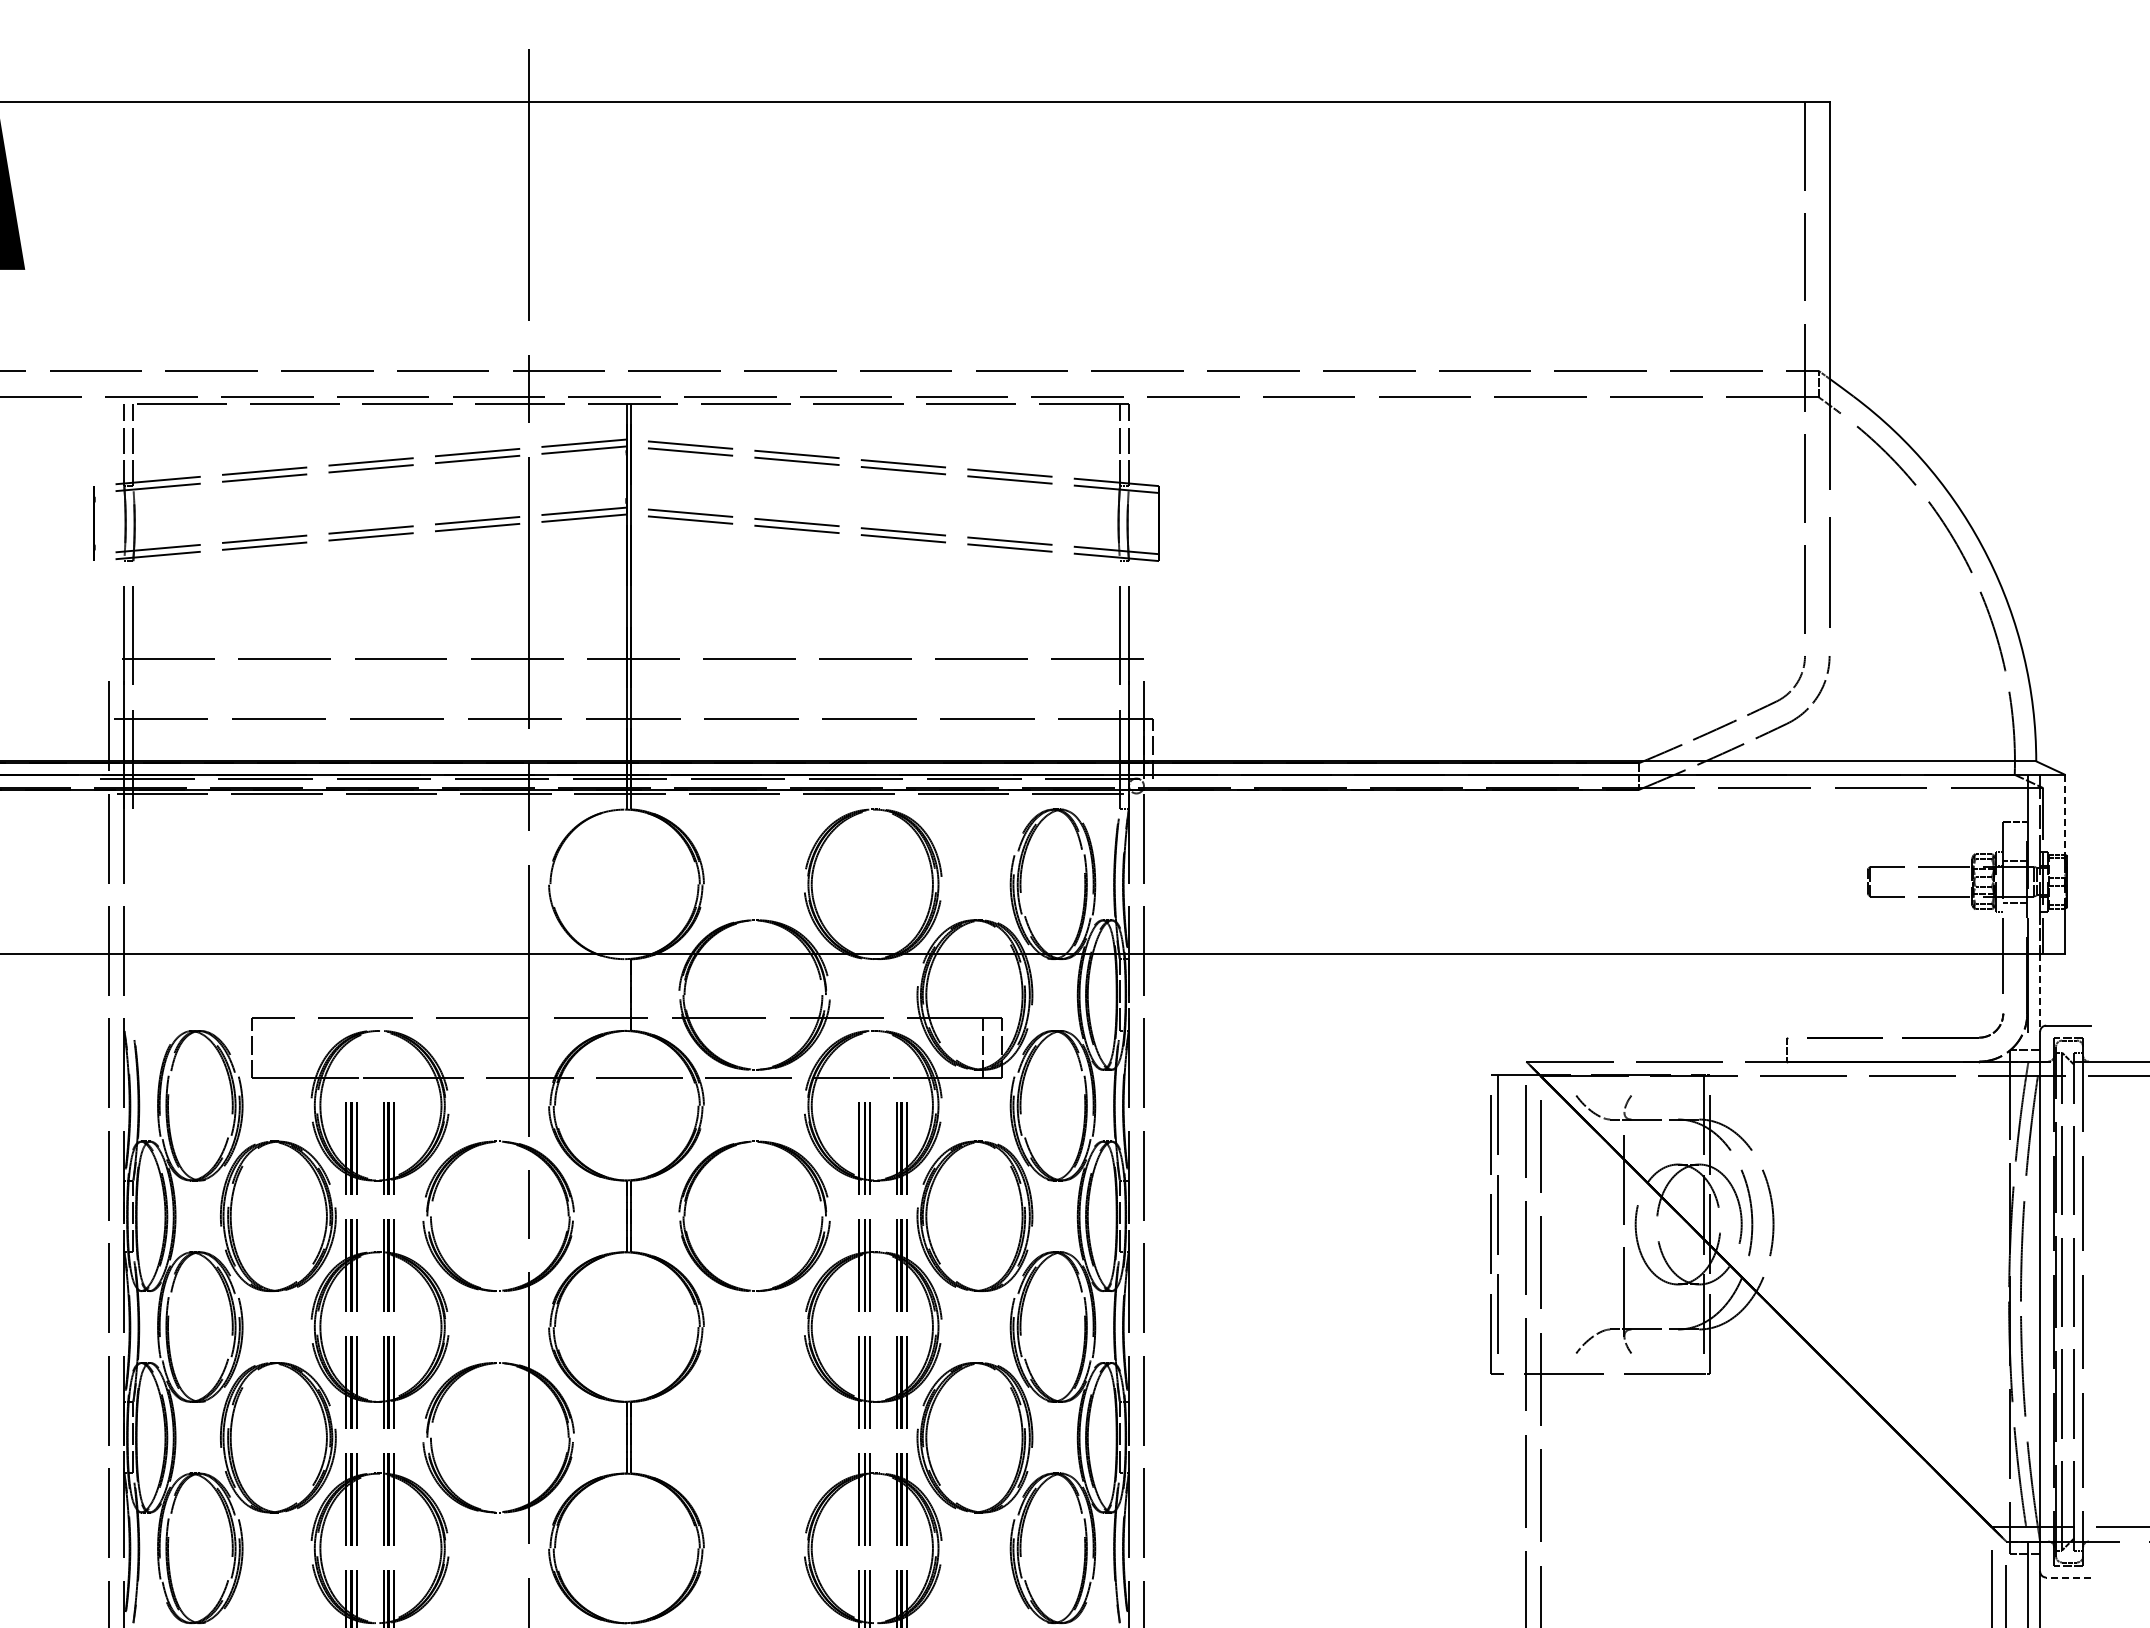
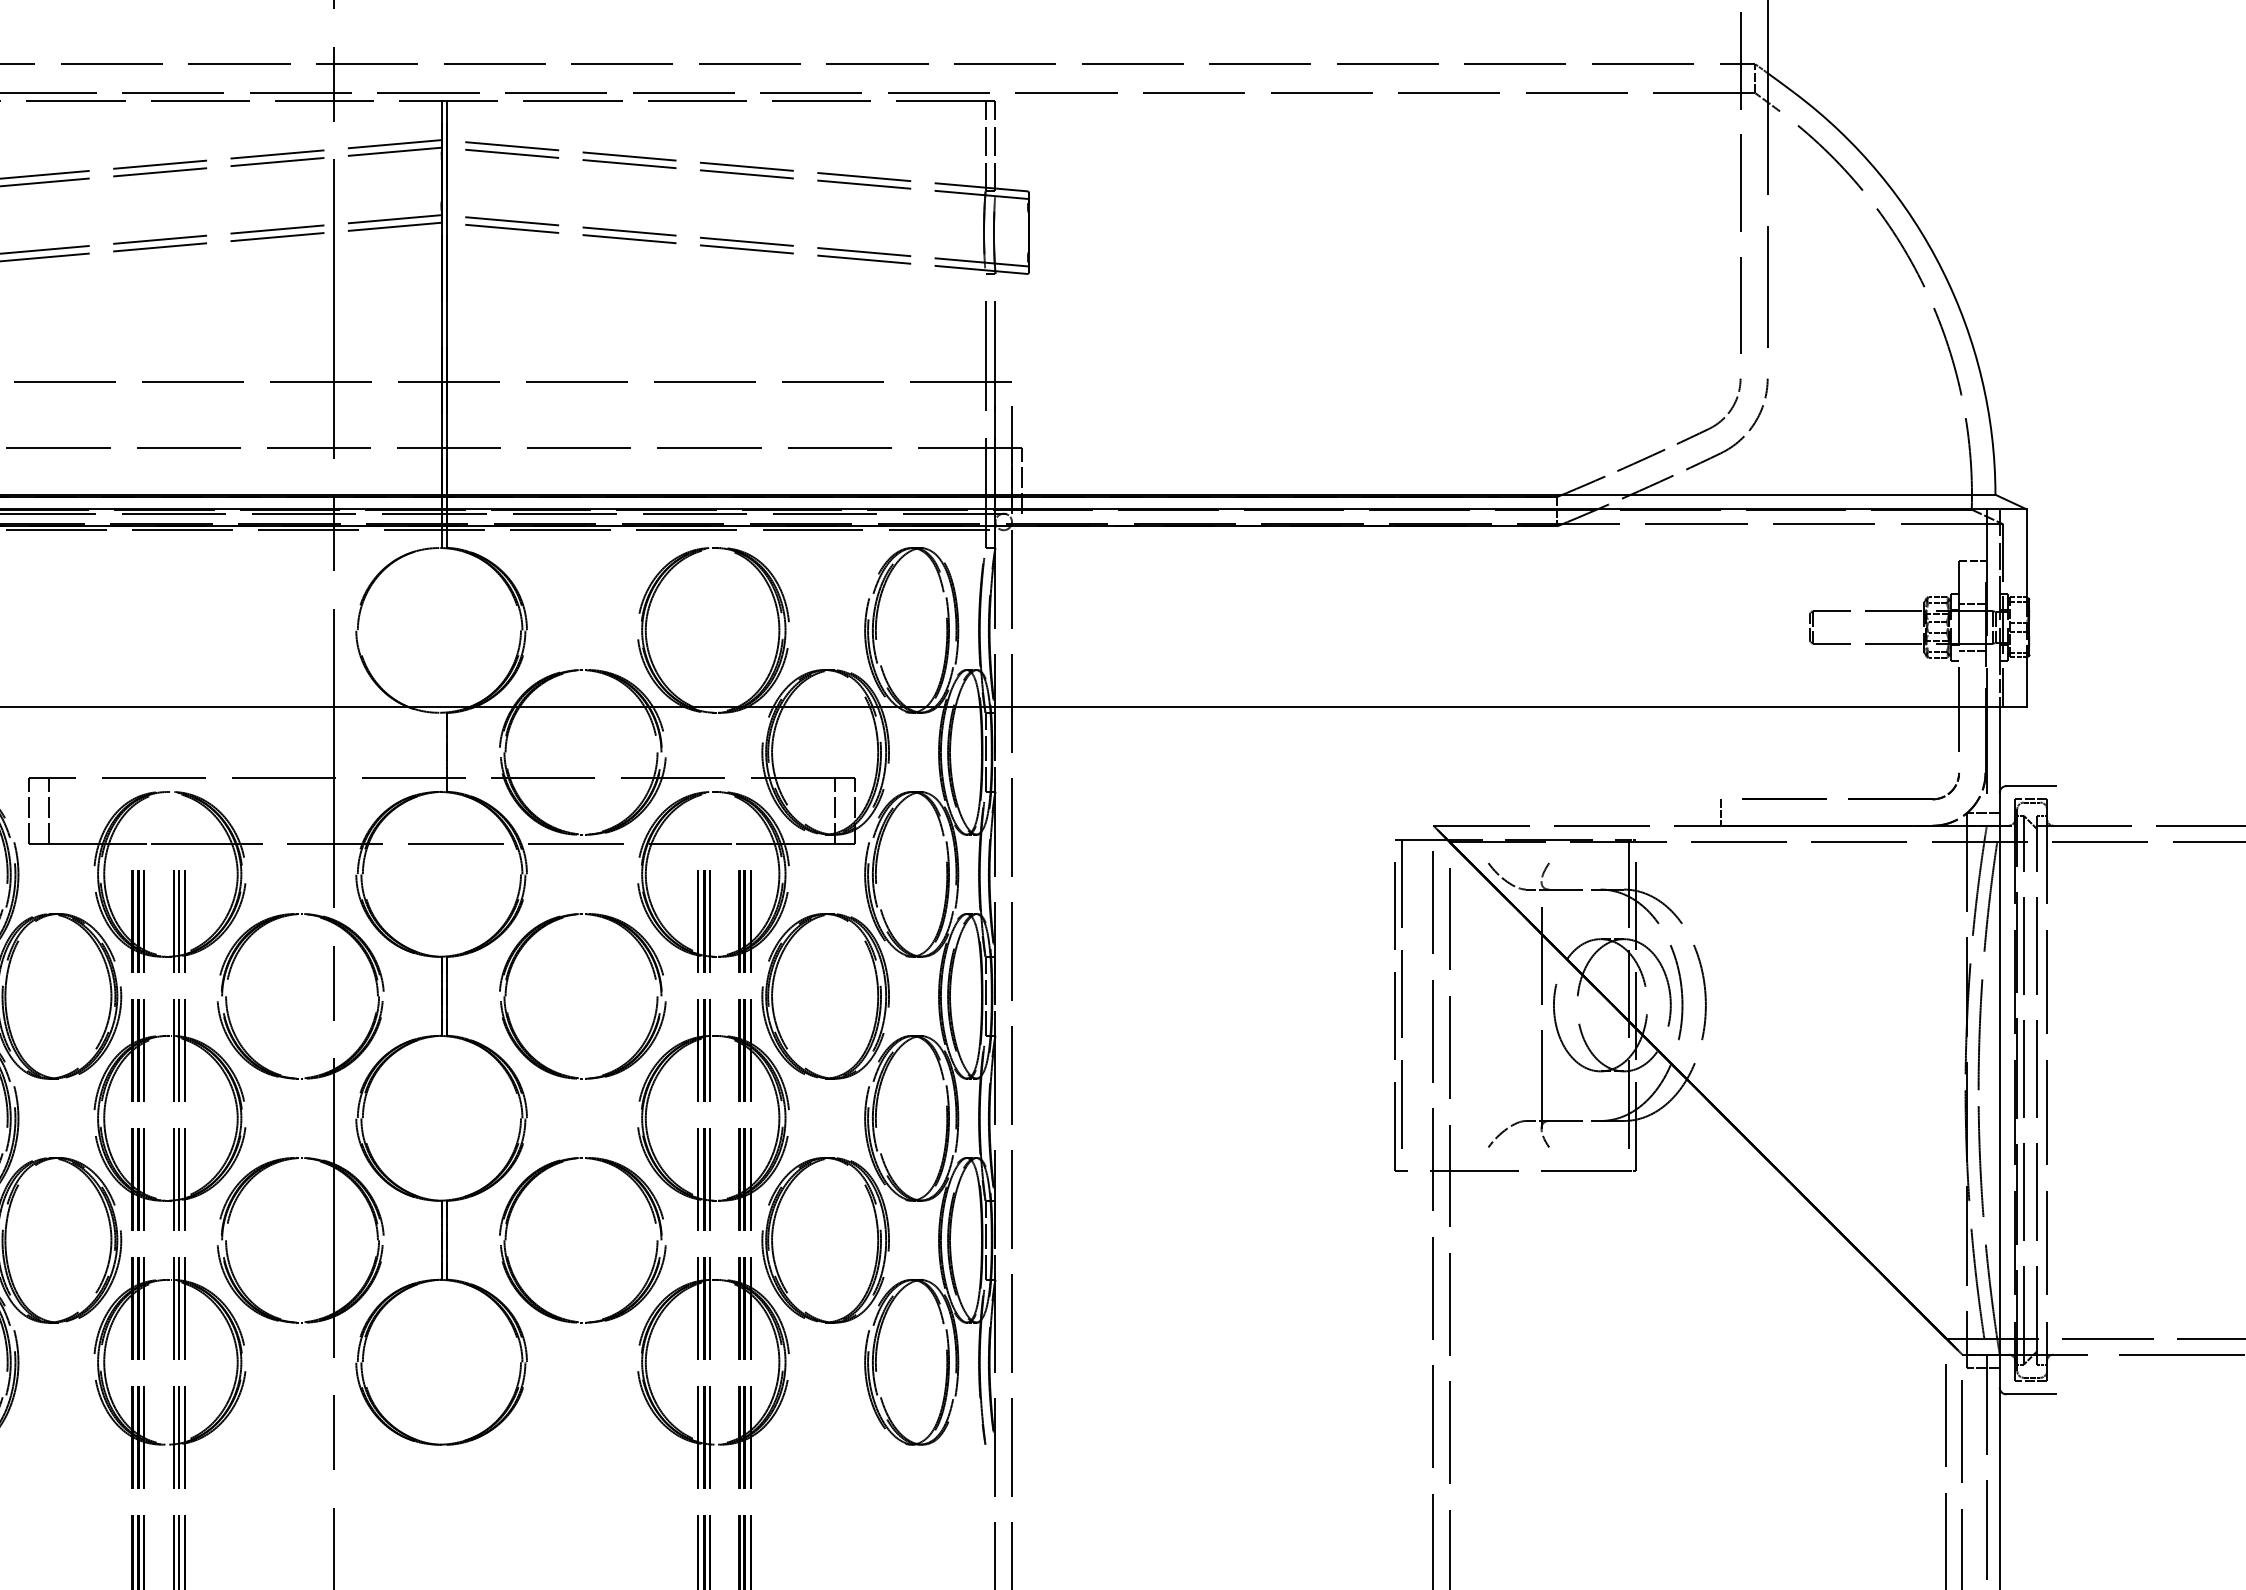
line: (2064, 815) -> (2026, 554), dashed -> solid
line: (2040, 993) -> (2000, 750), dashed -> solid
line: (270, 1048) -> (49, 811), added
part: (820, 1447) -> (655, 1251), added
line: (2068, 1577) -> (2030, 1394), dashed -> solid

